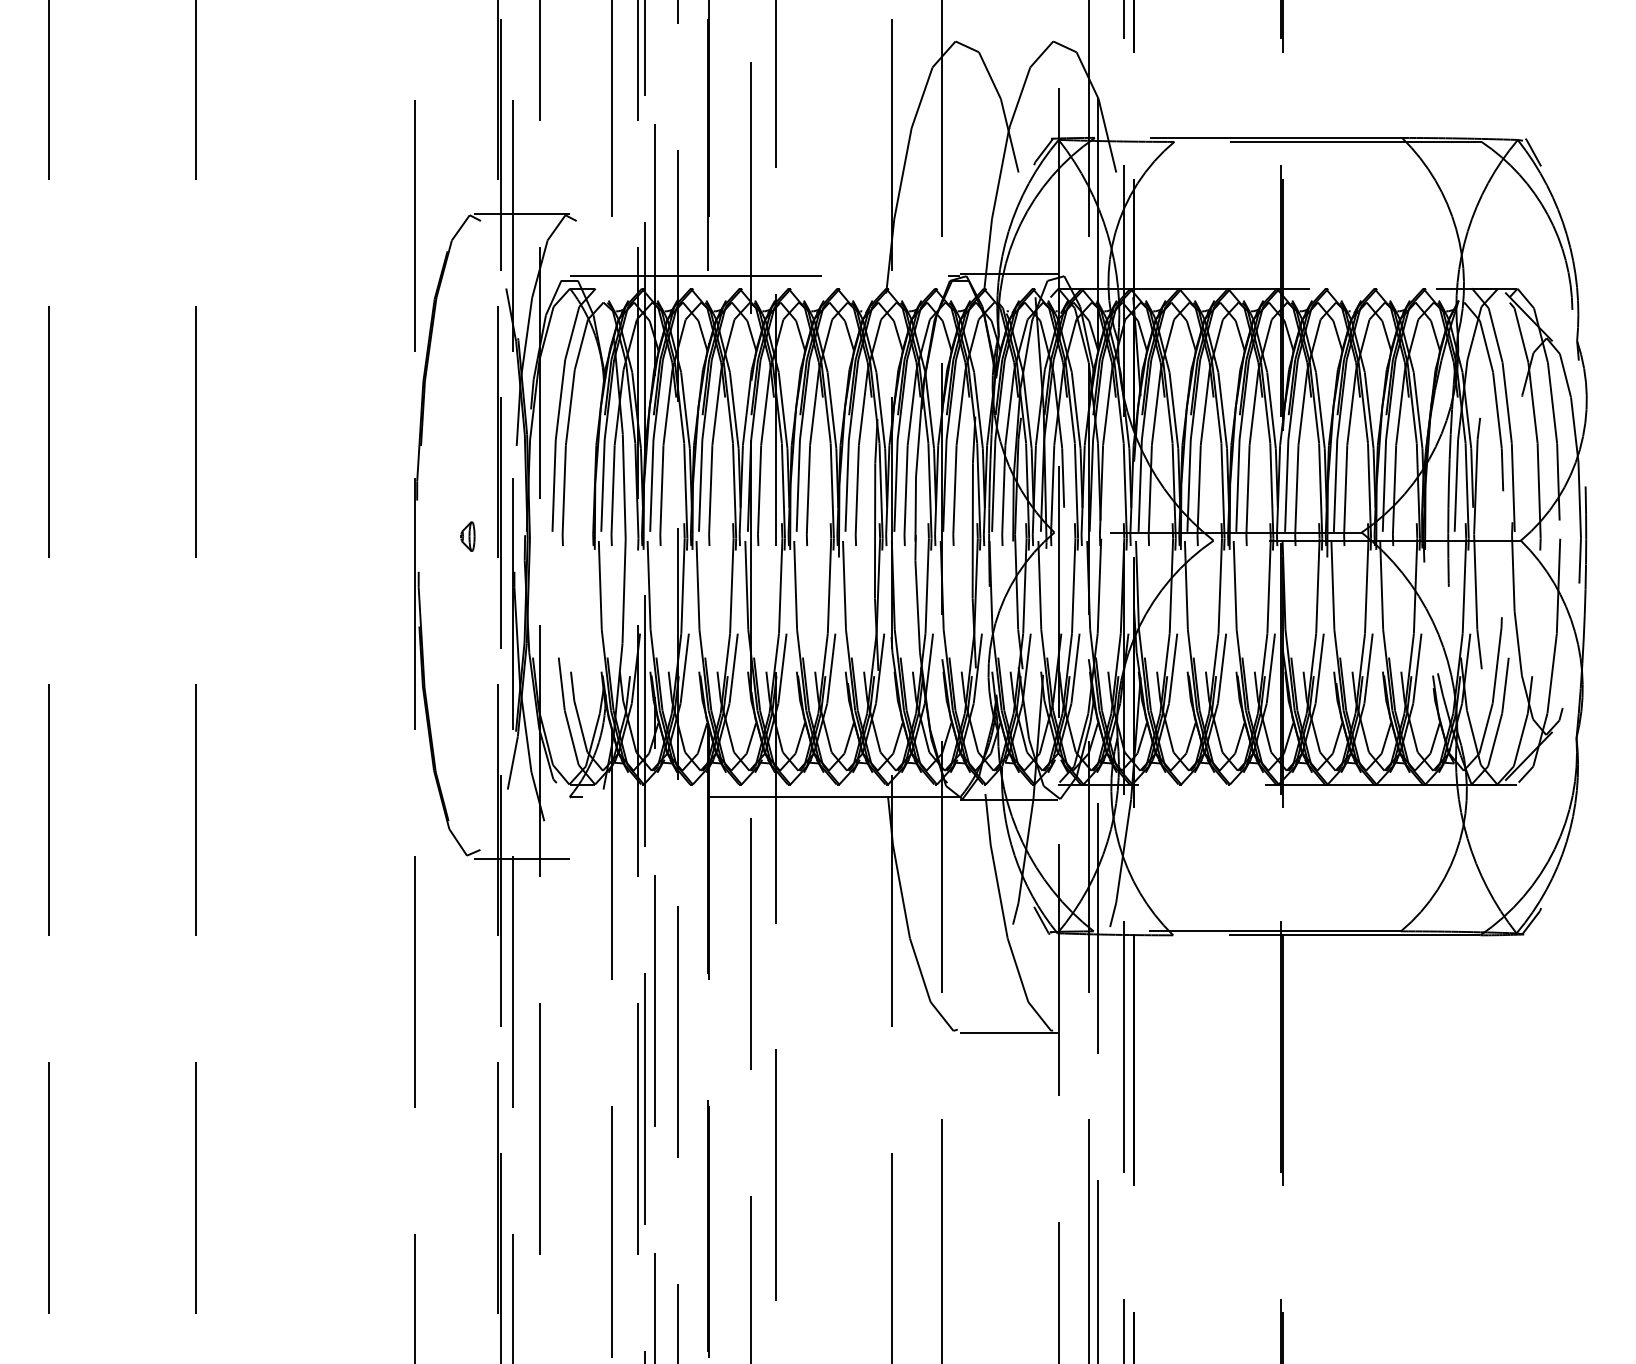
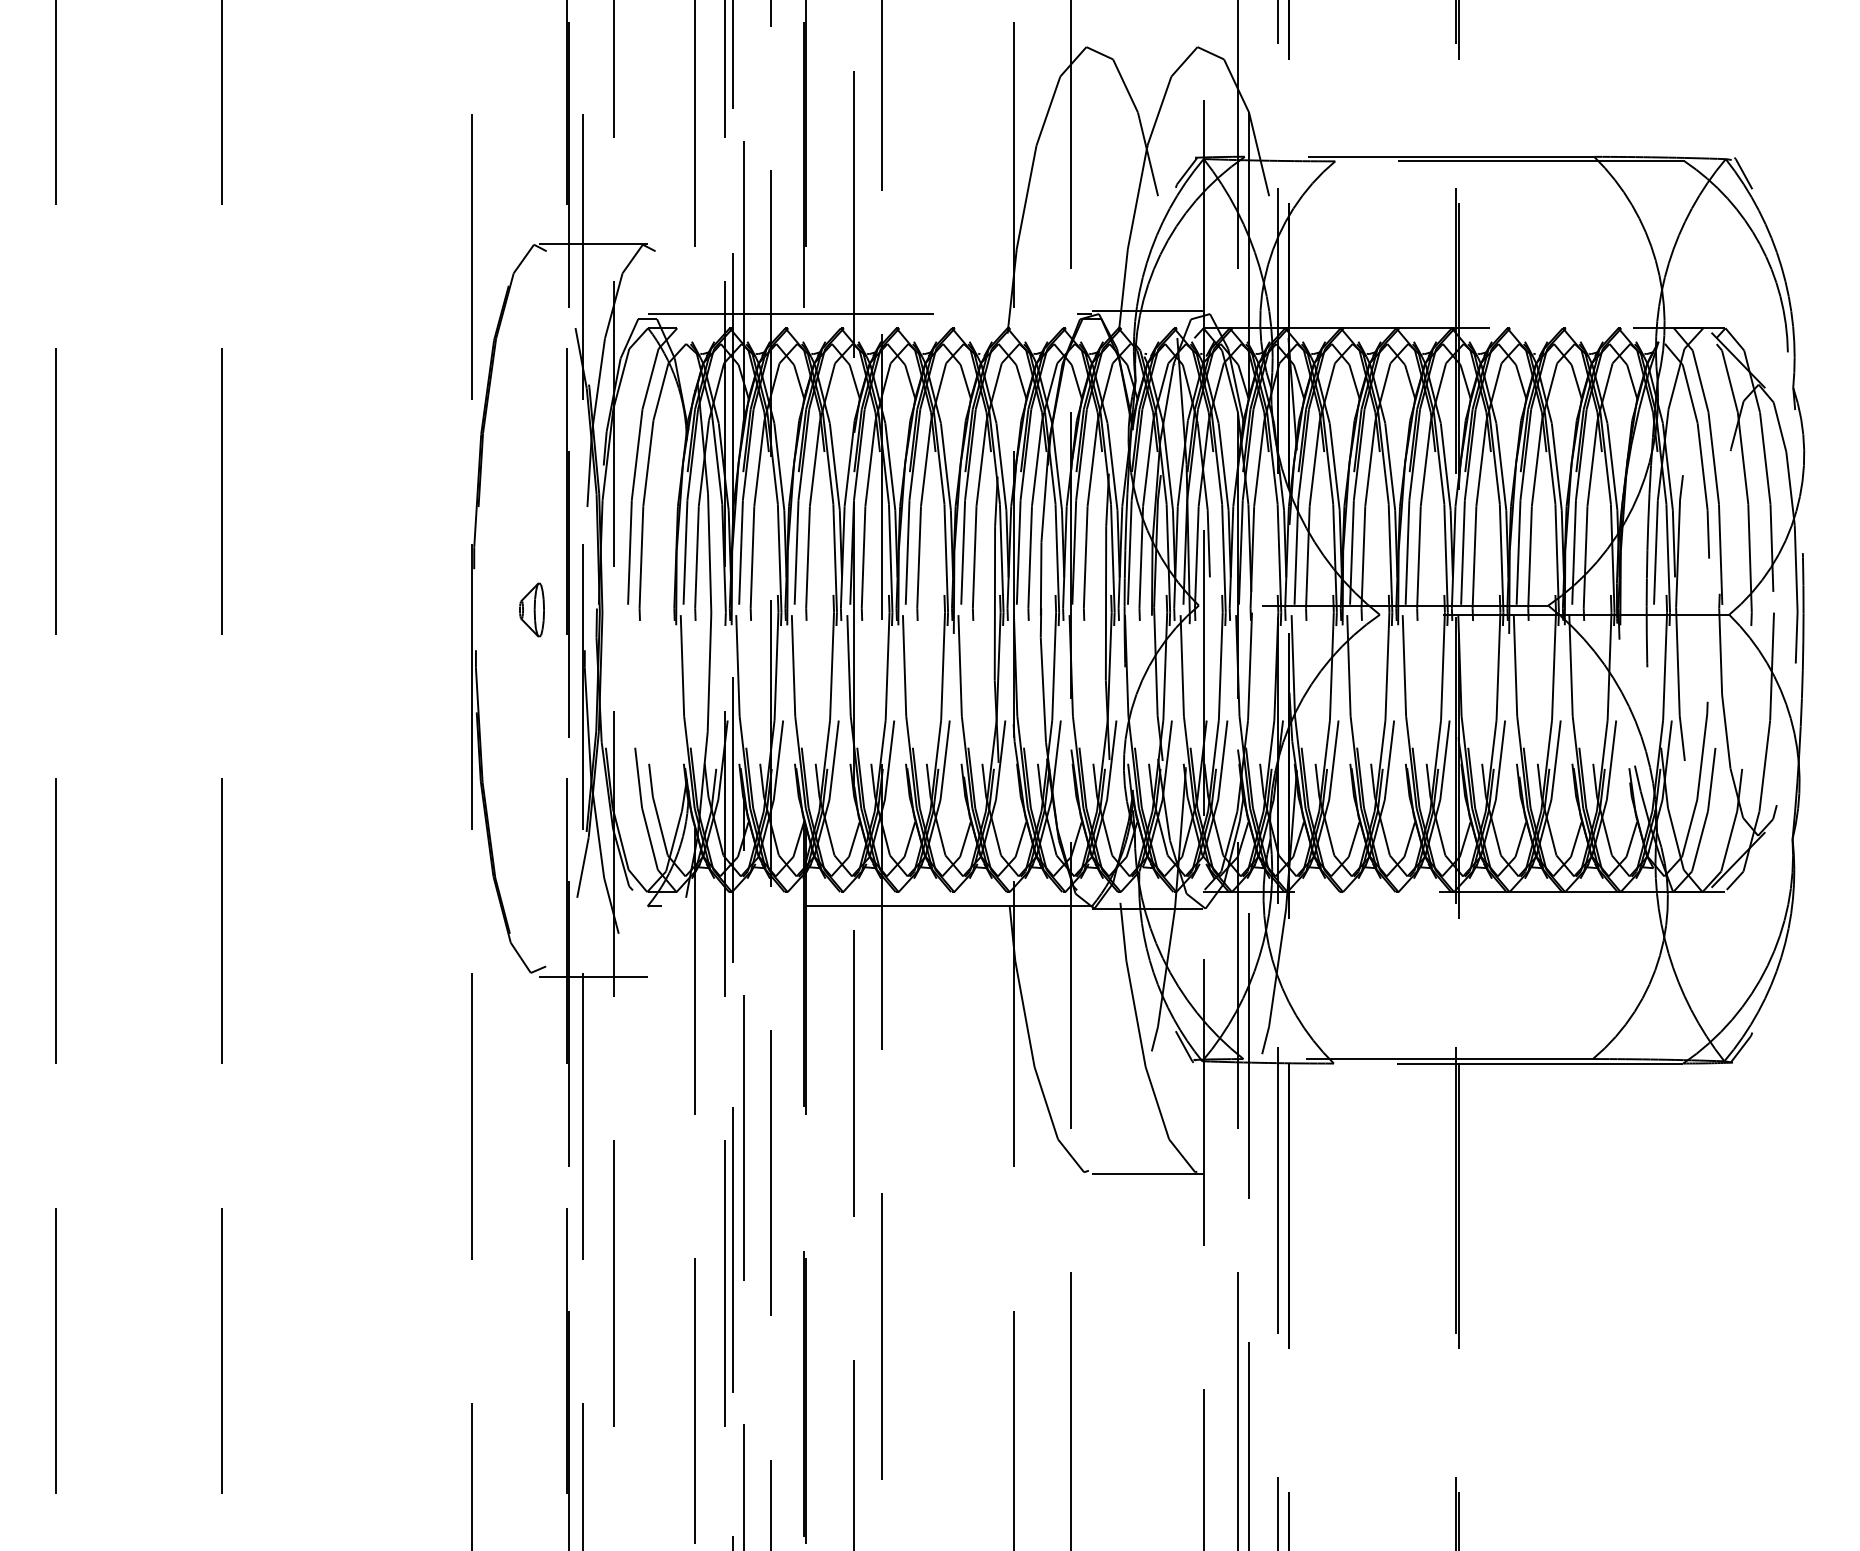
part: (467, 536) -> (531, 610), size x1.6

